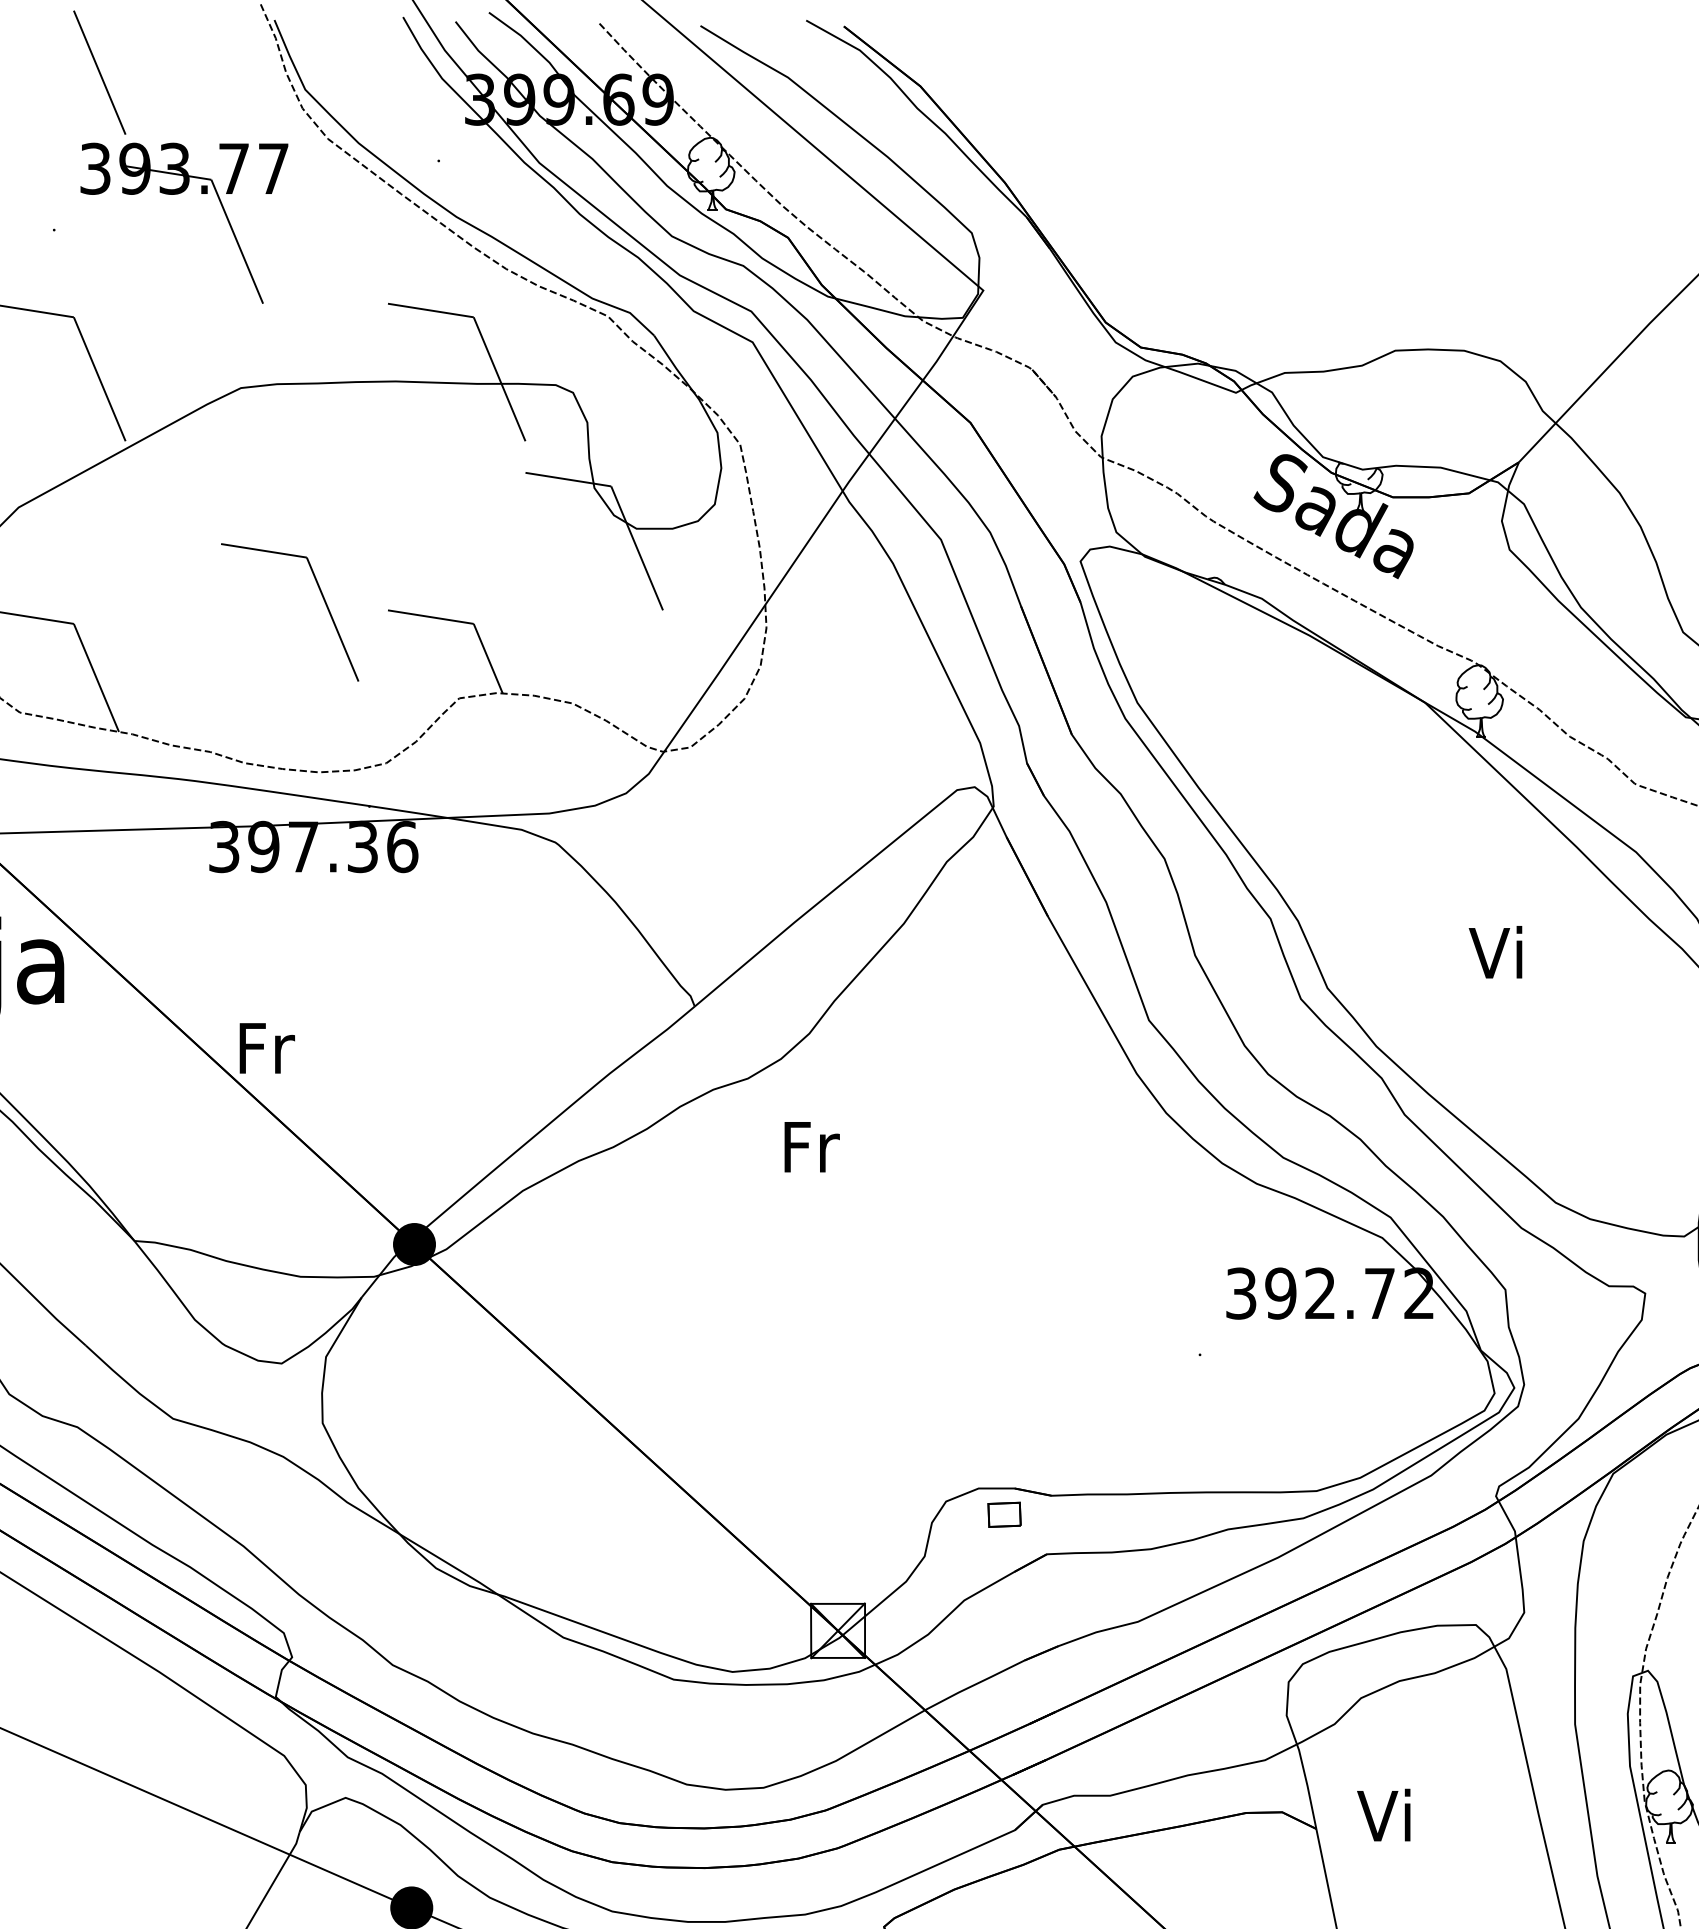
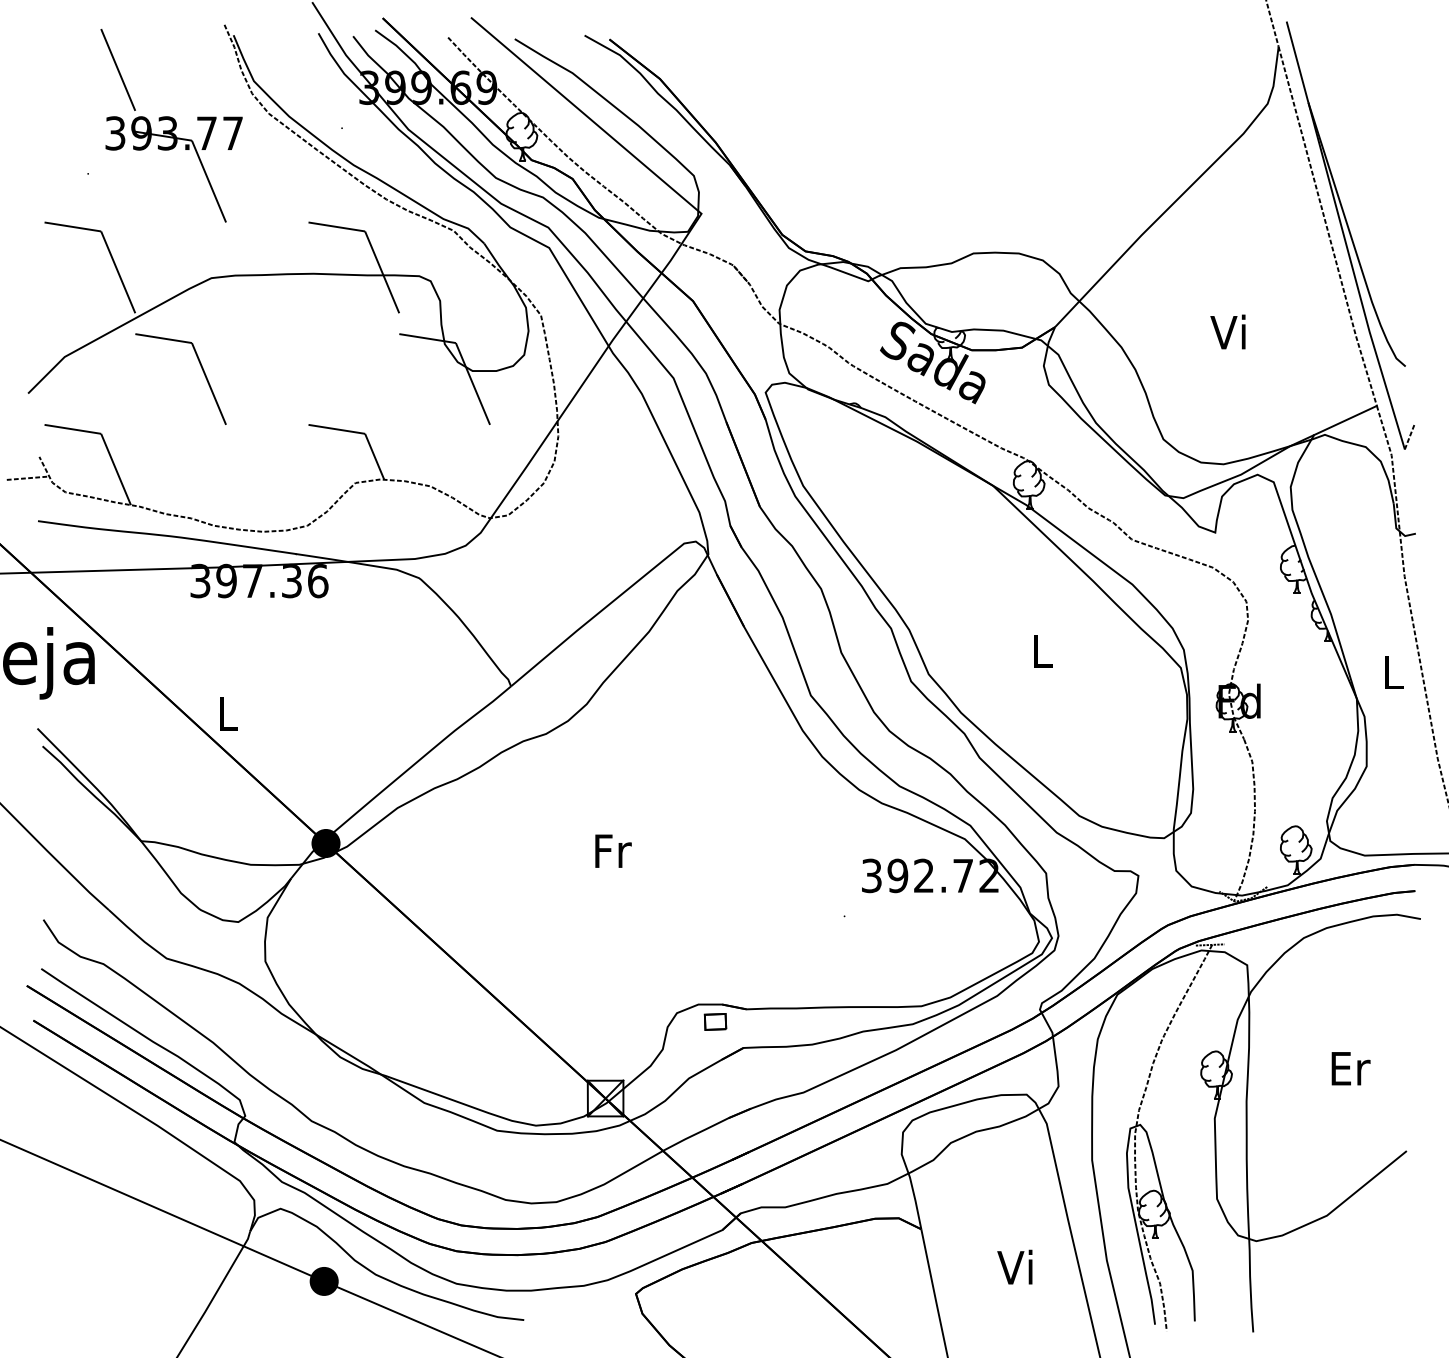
part: (322, 600) -> (202, 371), moved
text: (1495, 952) -> (1039, 650), Vi -> L
text: (266, 1047) -> (228, 713), Fr -> L
text: (812, 1146) -> (613, 850), moved
text: (1383, 1814) -> (1014, 1266), moved

